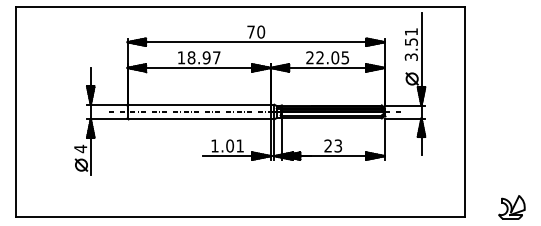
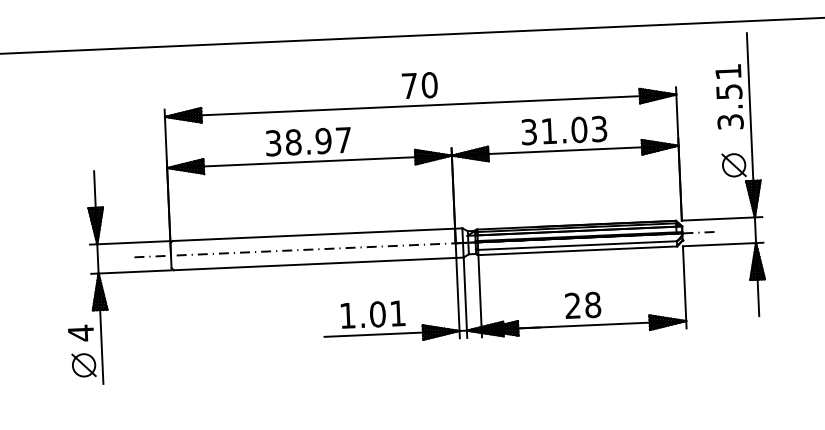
text: (181, 57) -> (273, 142), 18.97 -> 38.97
text: (327, 57) -> (563, 129), 22.05 -> 31.03
text: (338, 145) -> (593, 303), 23 -> 28

